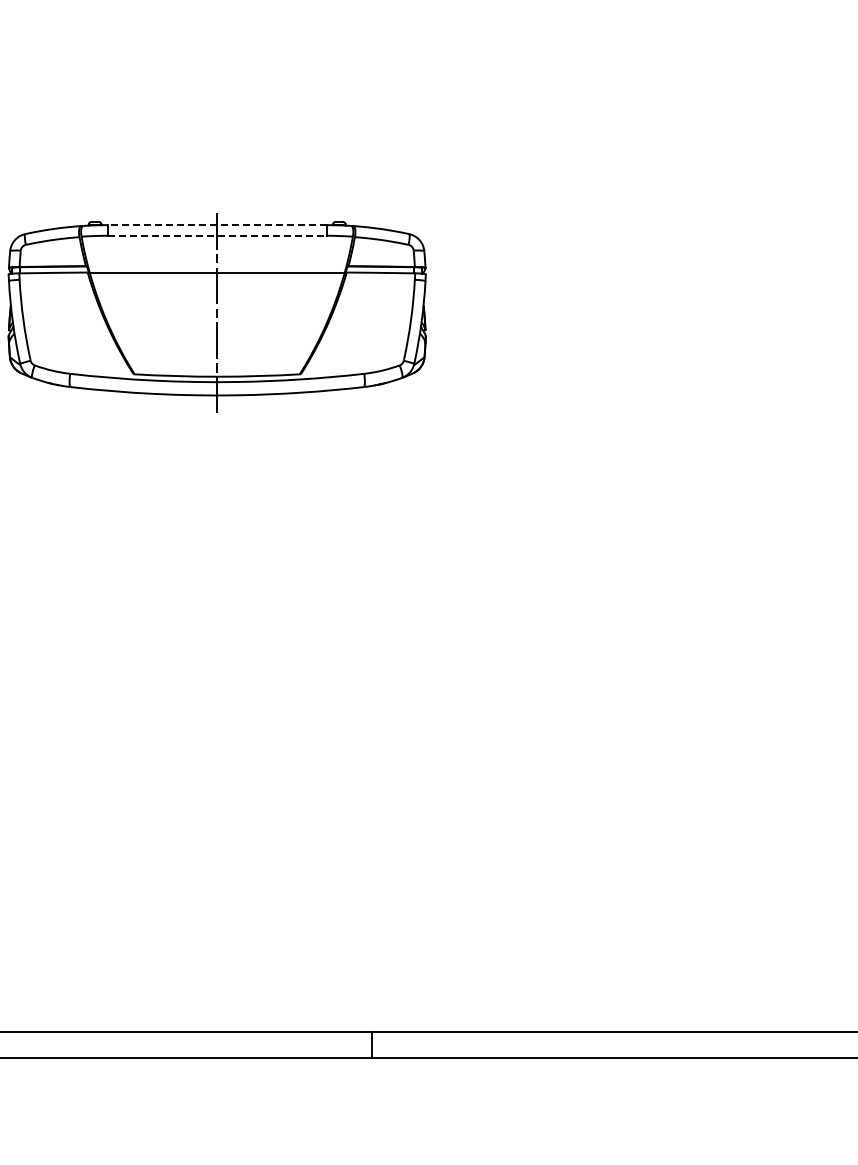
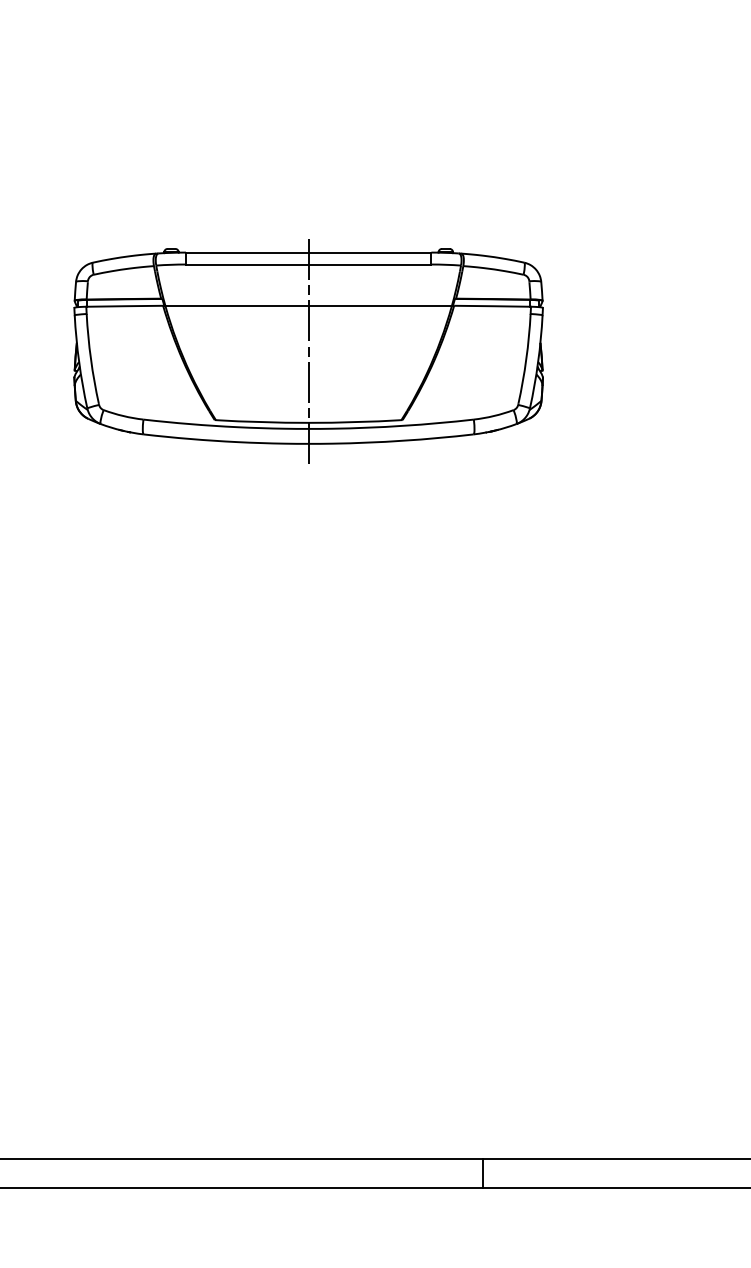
line: (216, 225) -> (307, 252), dashed -> solid
line: (217, 235) -> (308, 264), dashed -> solid

